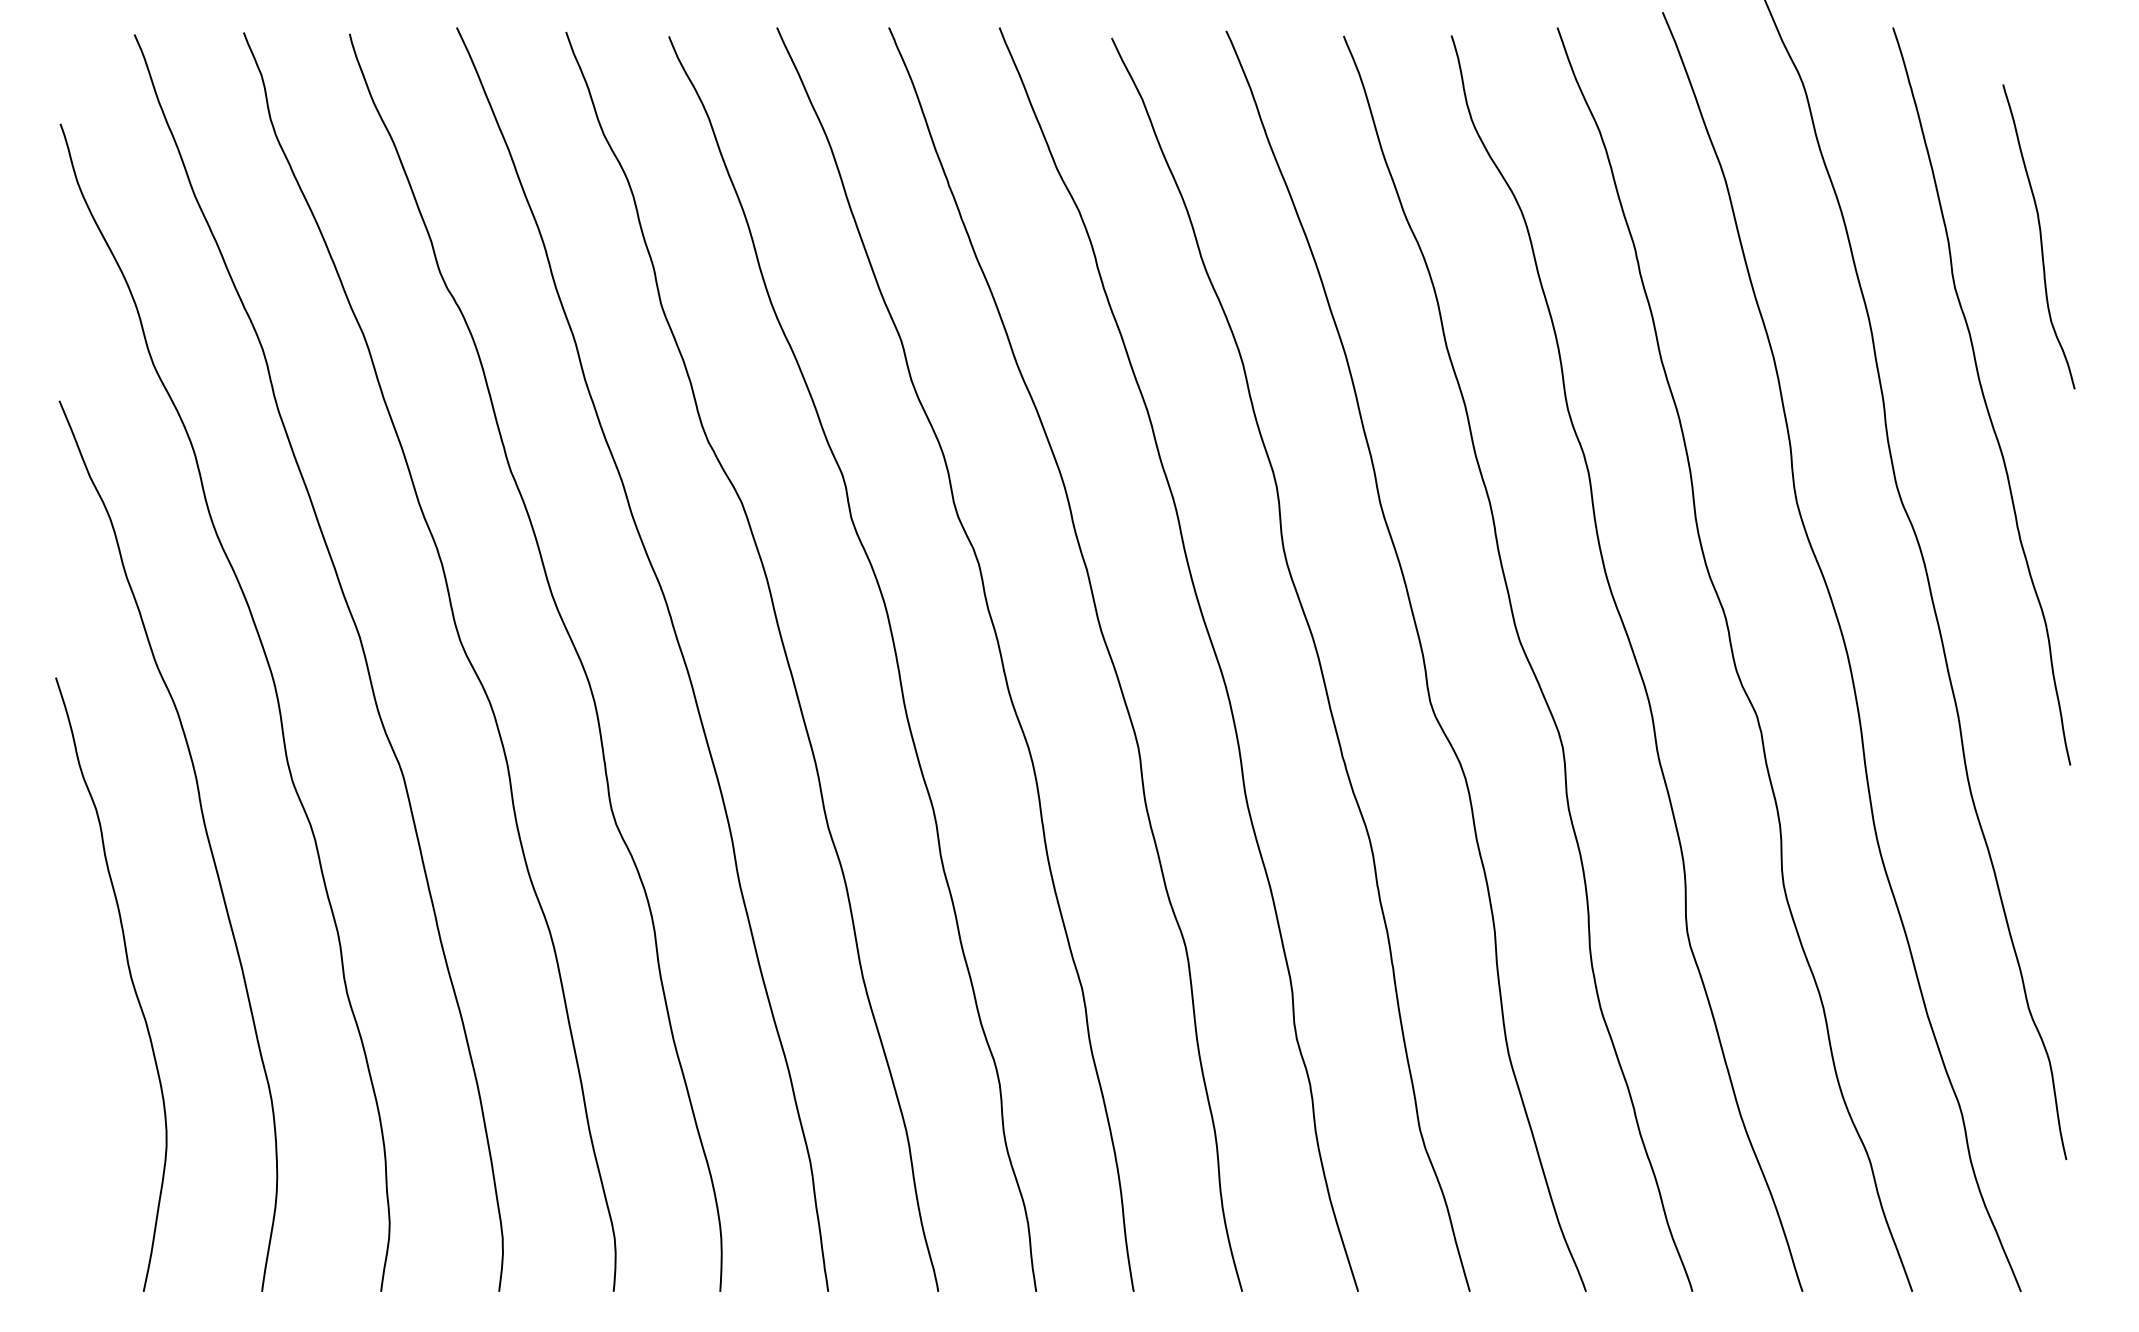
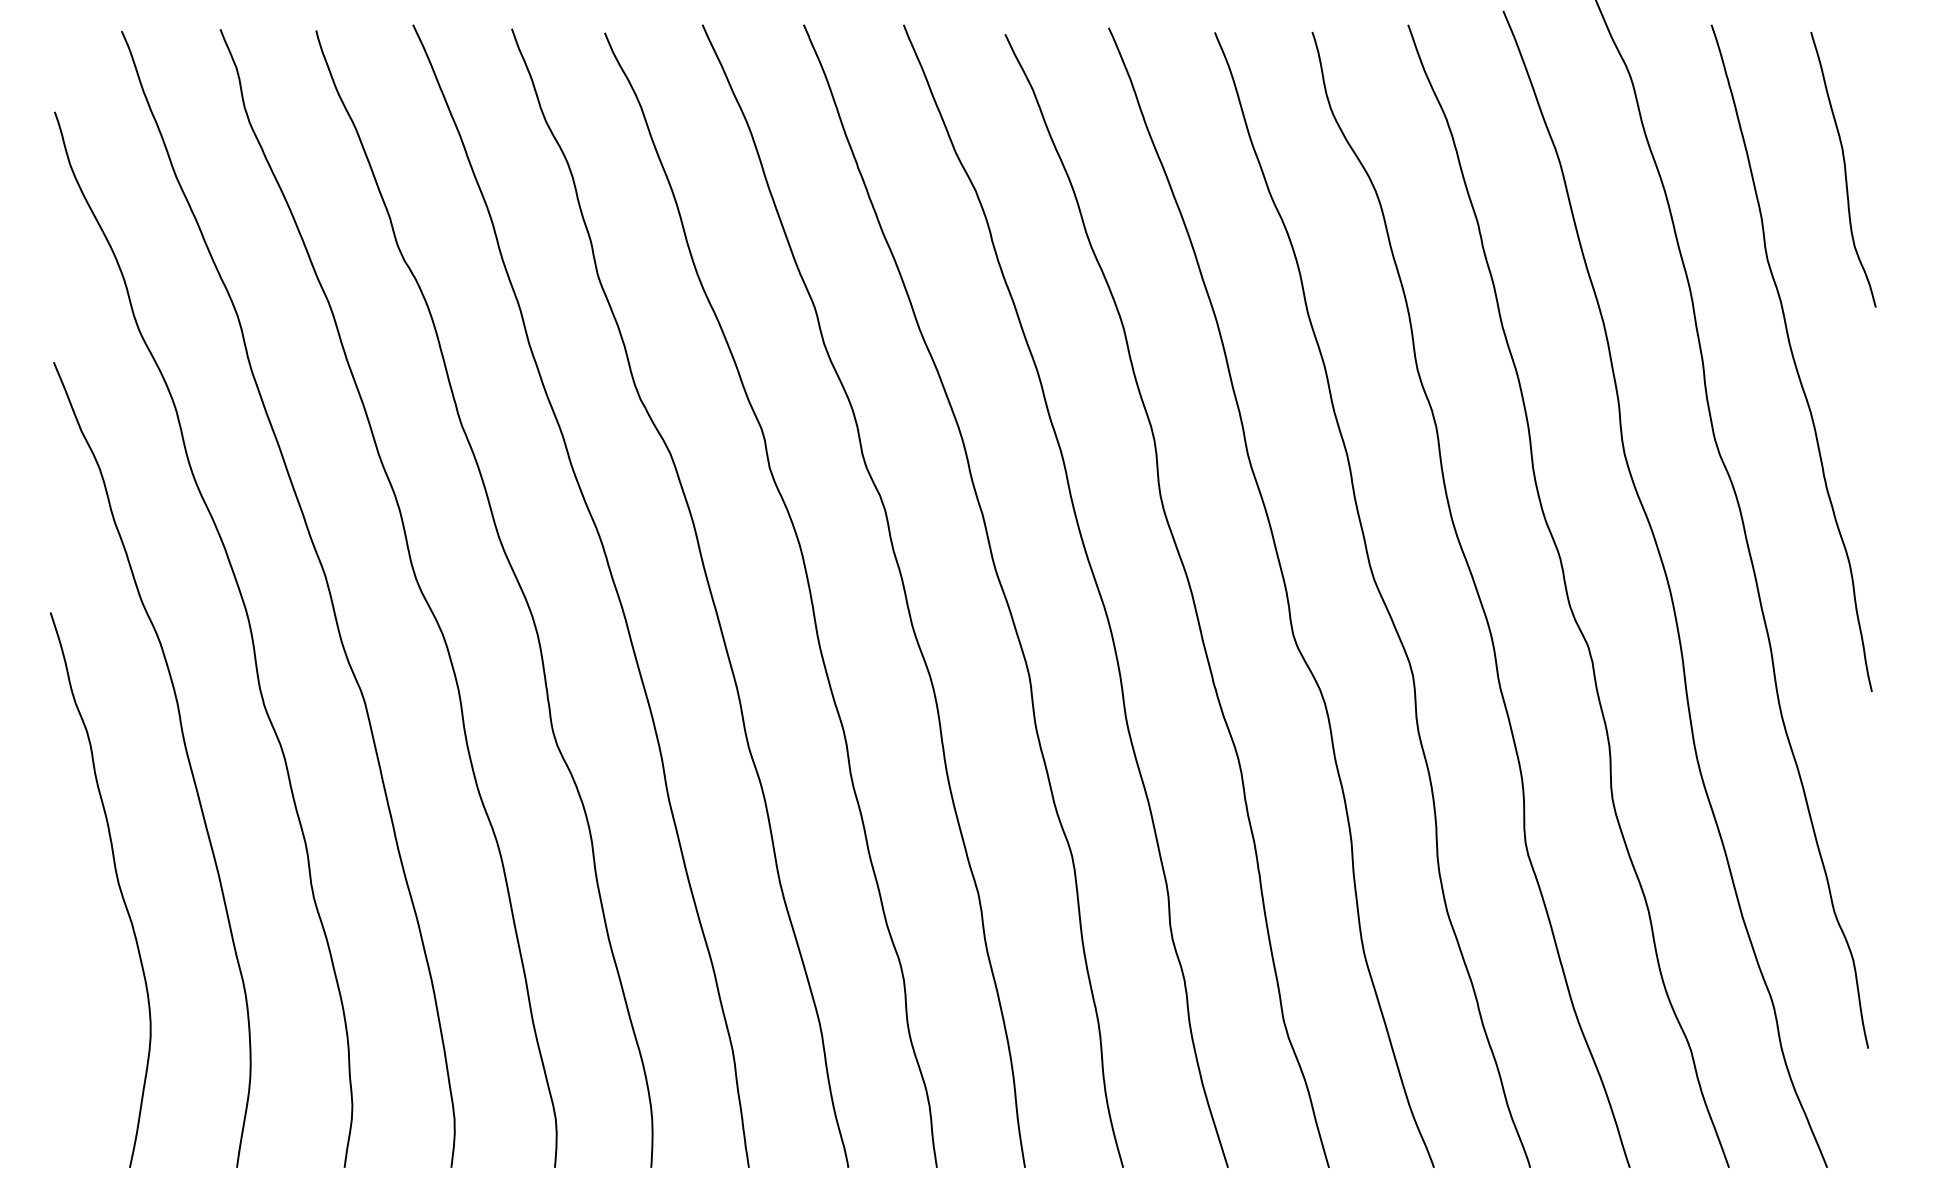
curve: (2039, 235) -> (1843, 168), moved

